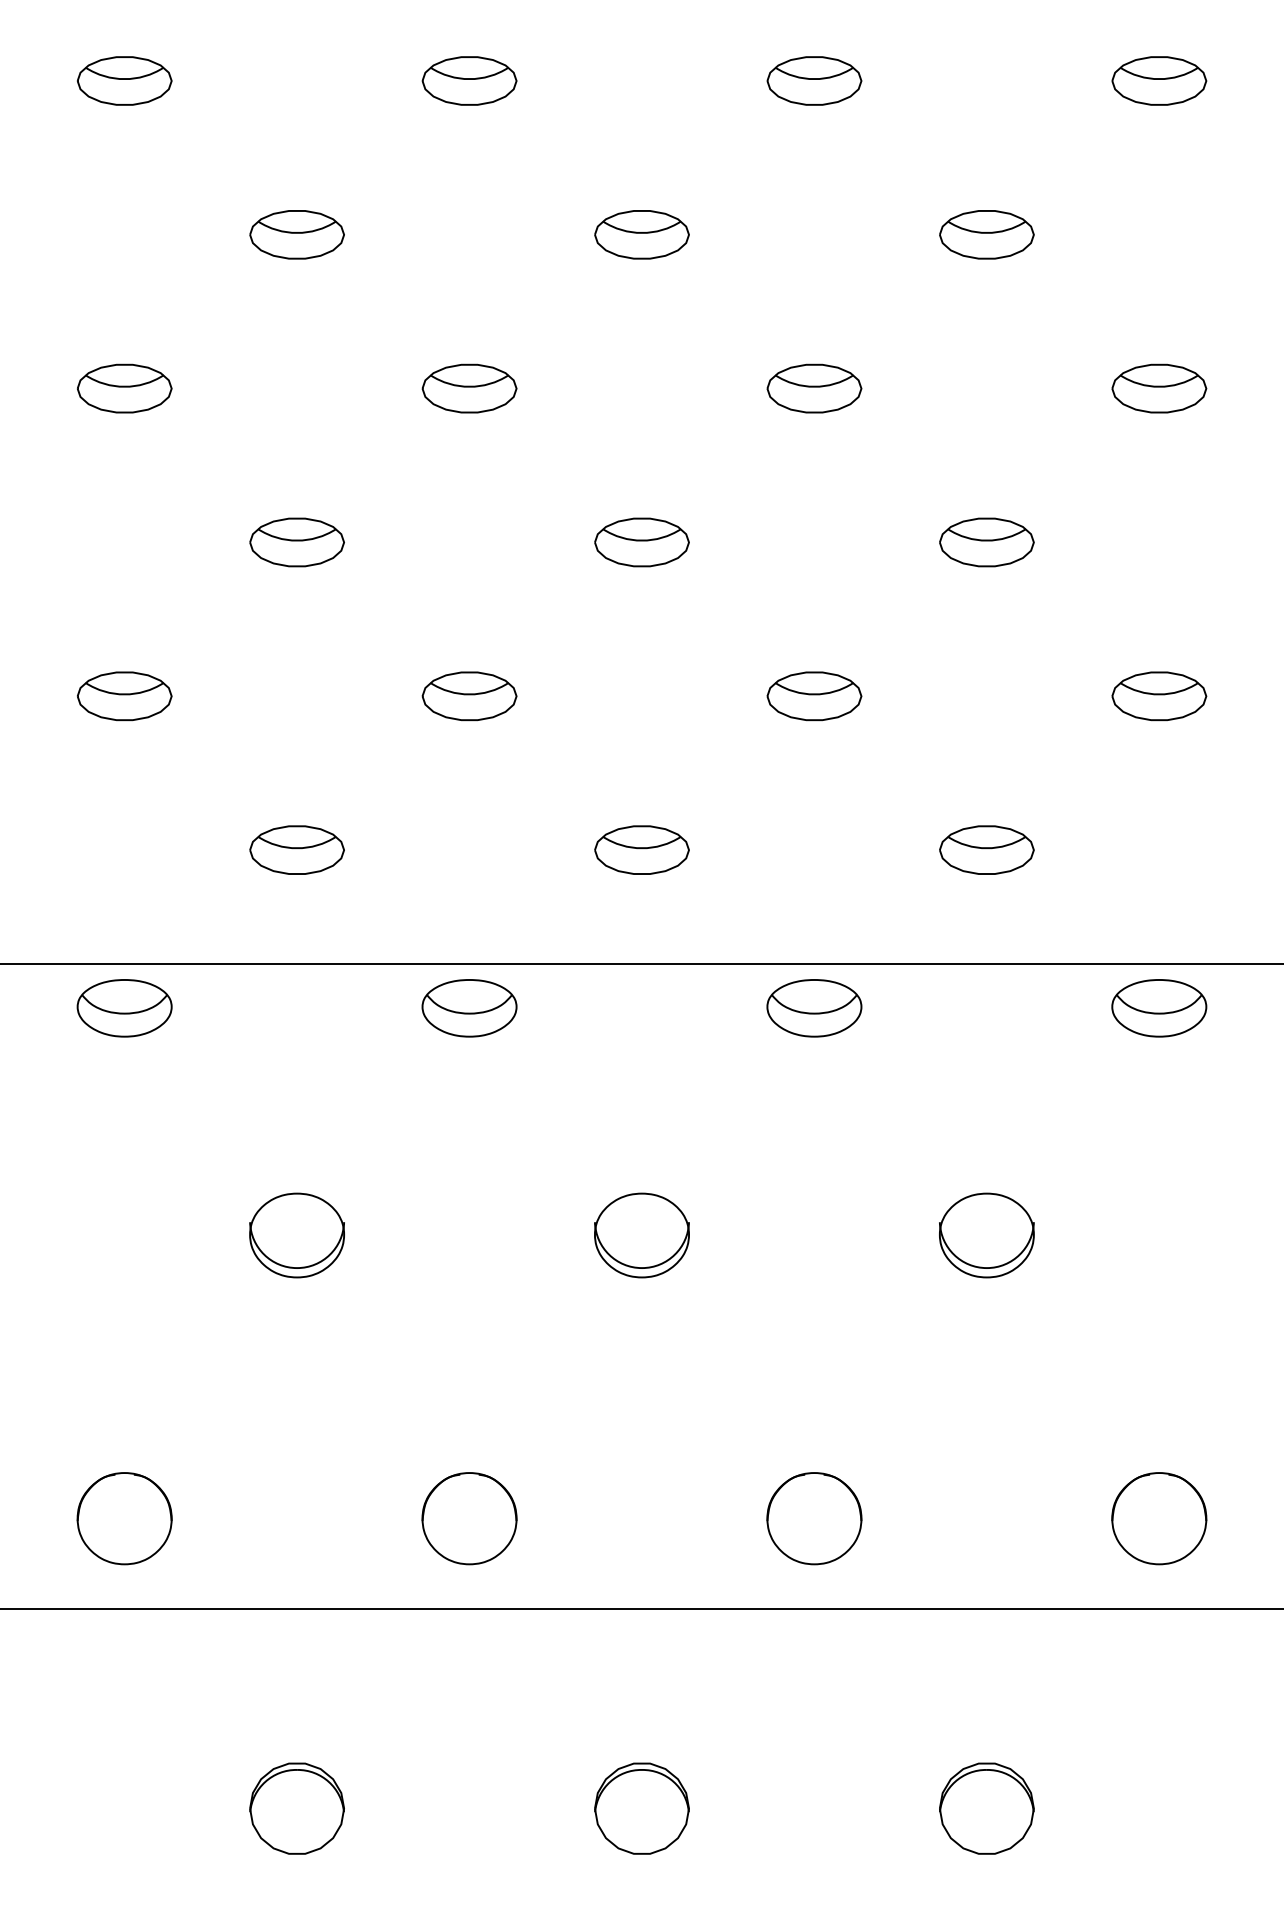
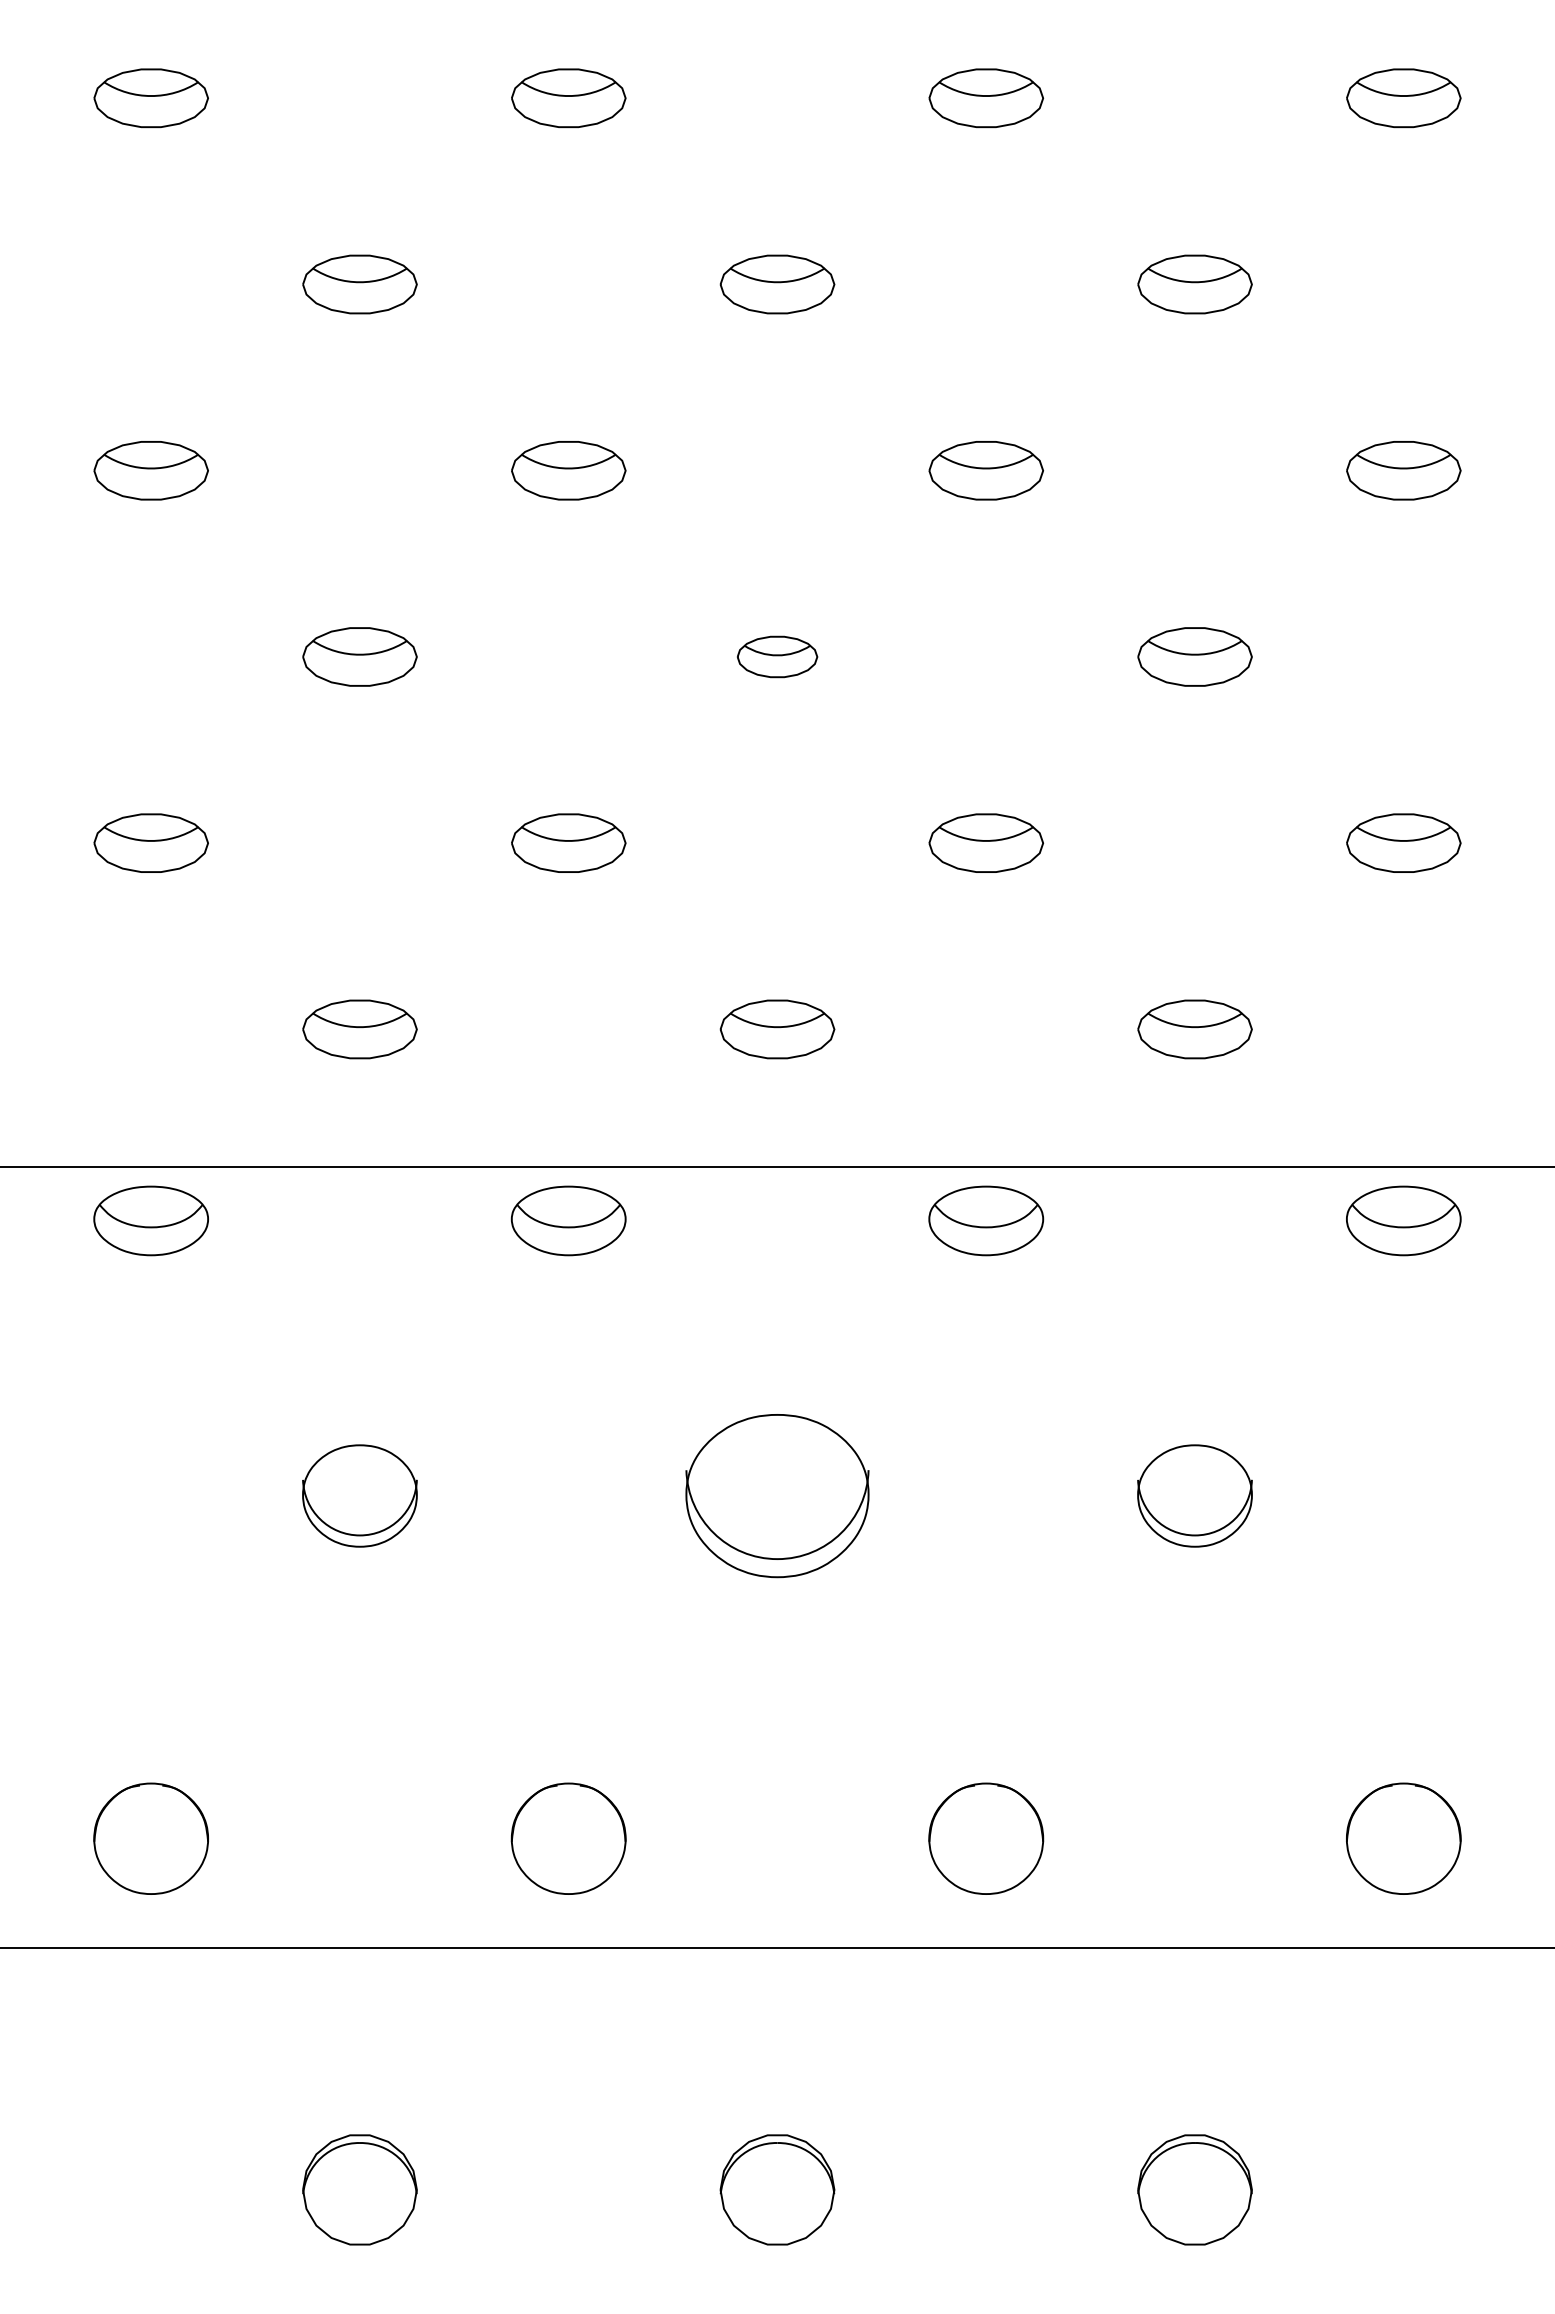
part: (642, 542) -> (777, 656), size x0.7
part: (642, 1235) -> (777, 1495), size x1.6

